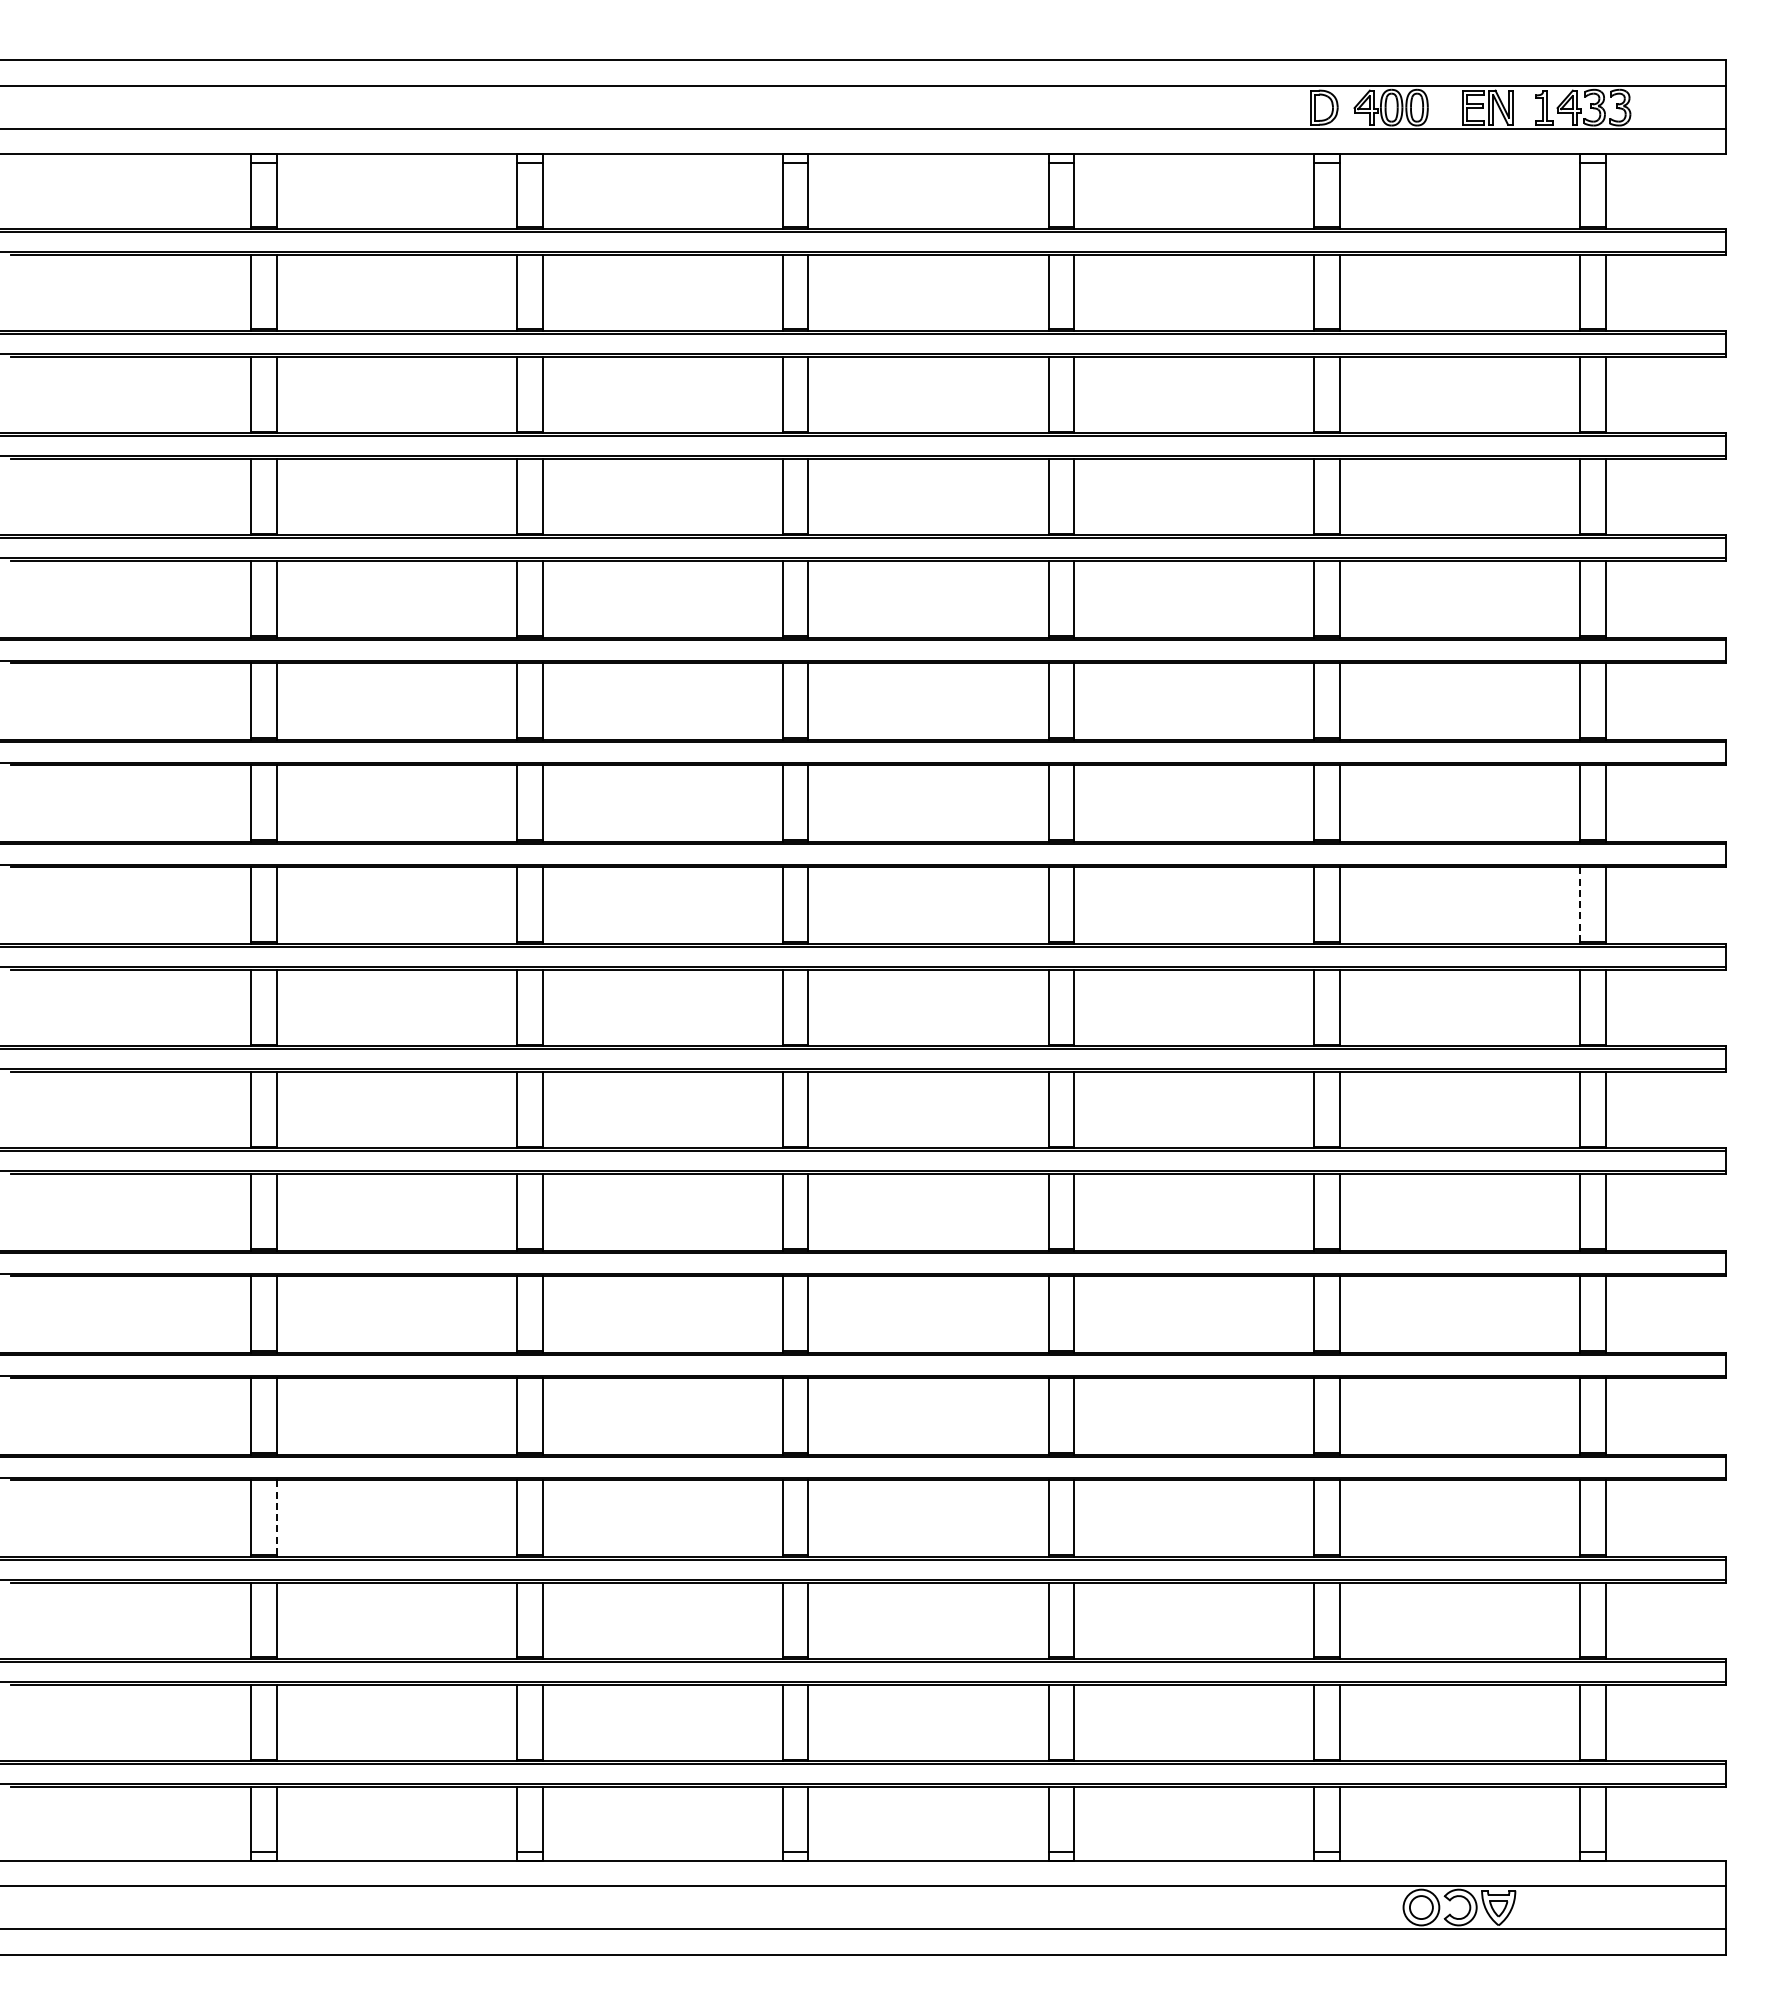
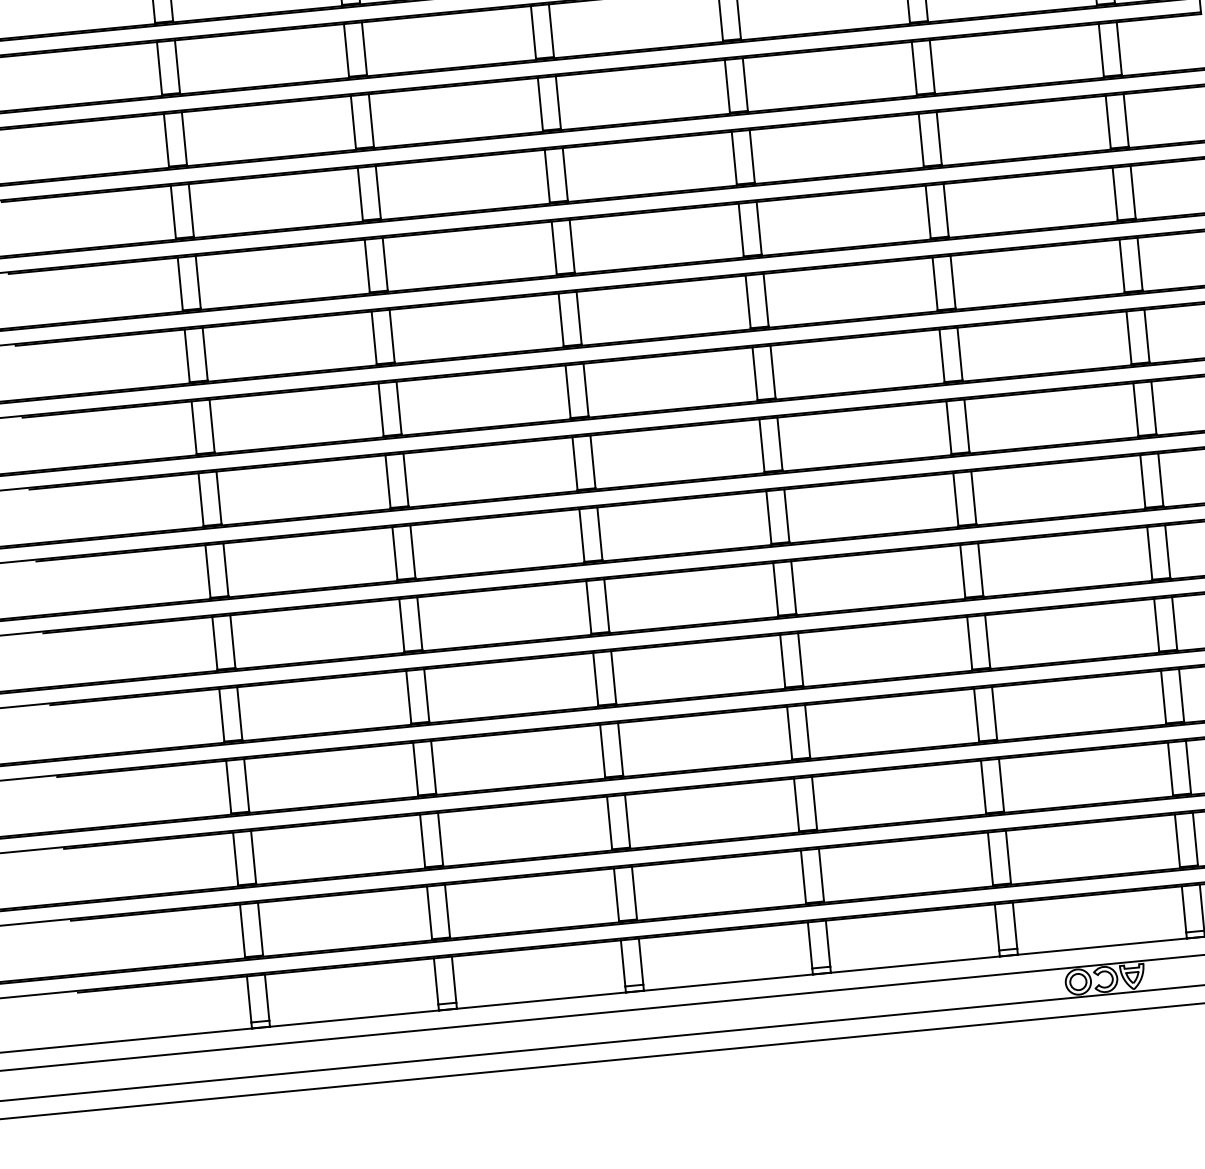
line: (1580, 905) -> (1122, 266), dashed -> solid
line: (276, 1518) -> (246, 785), dashed -> solid

